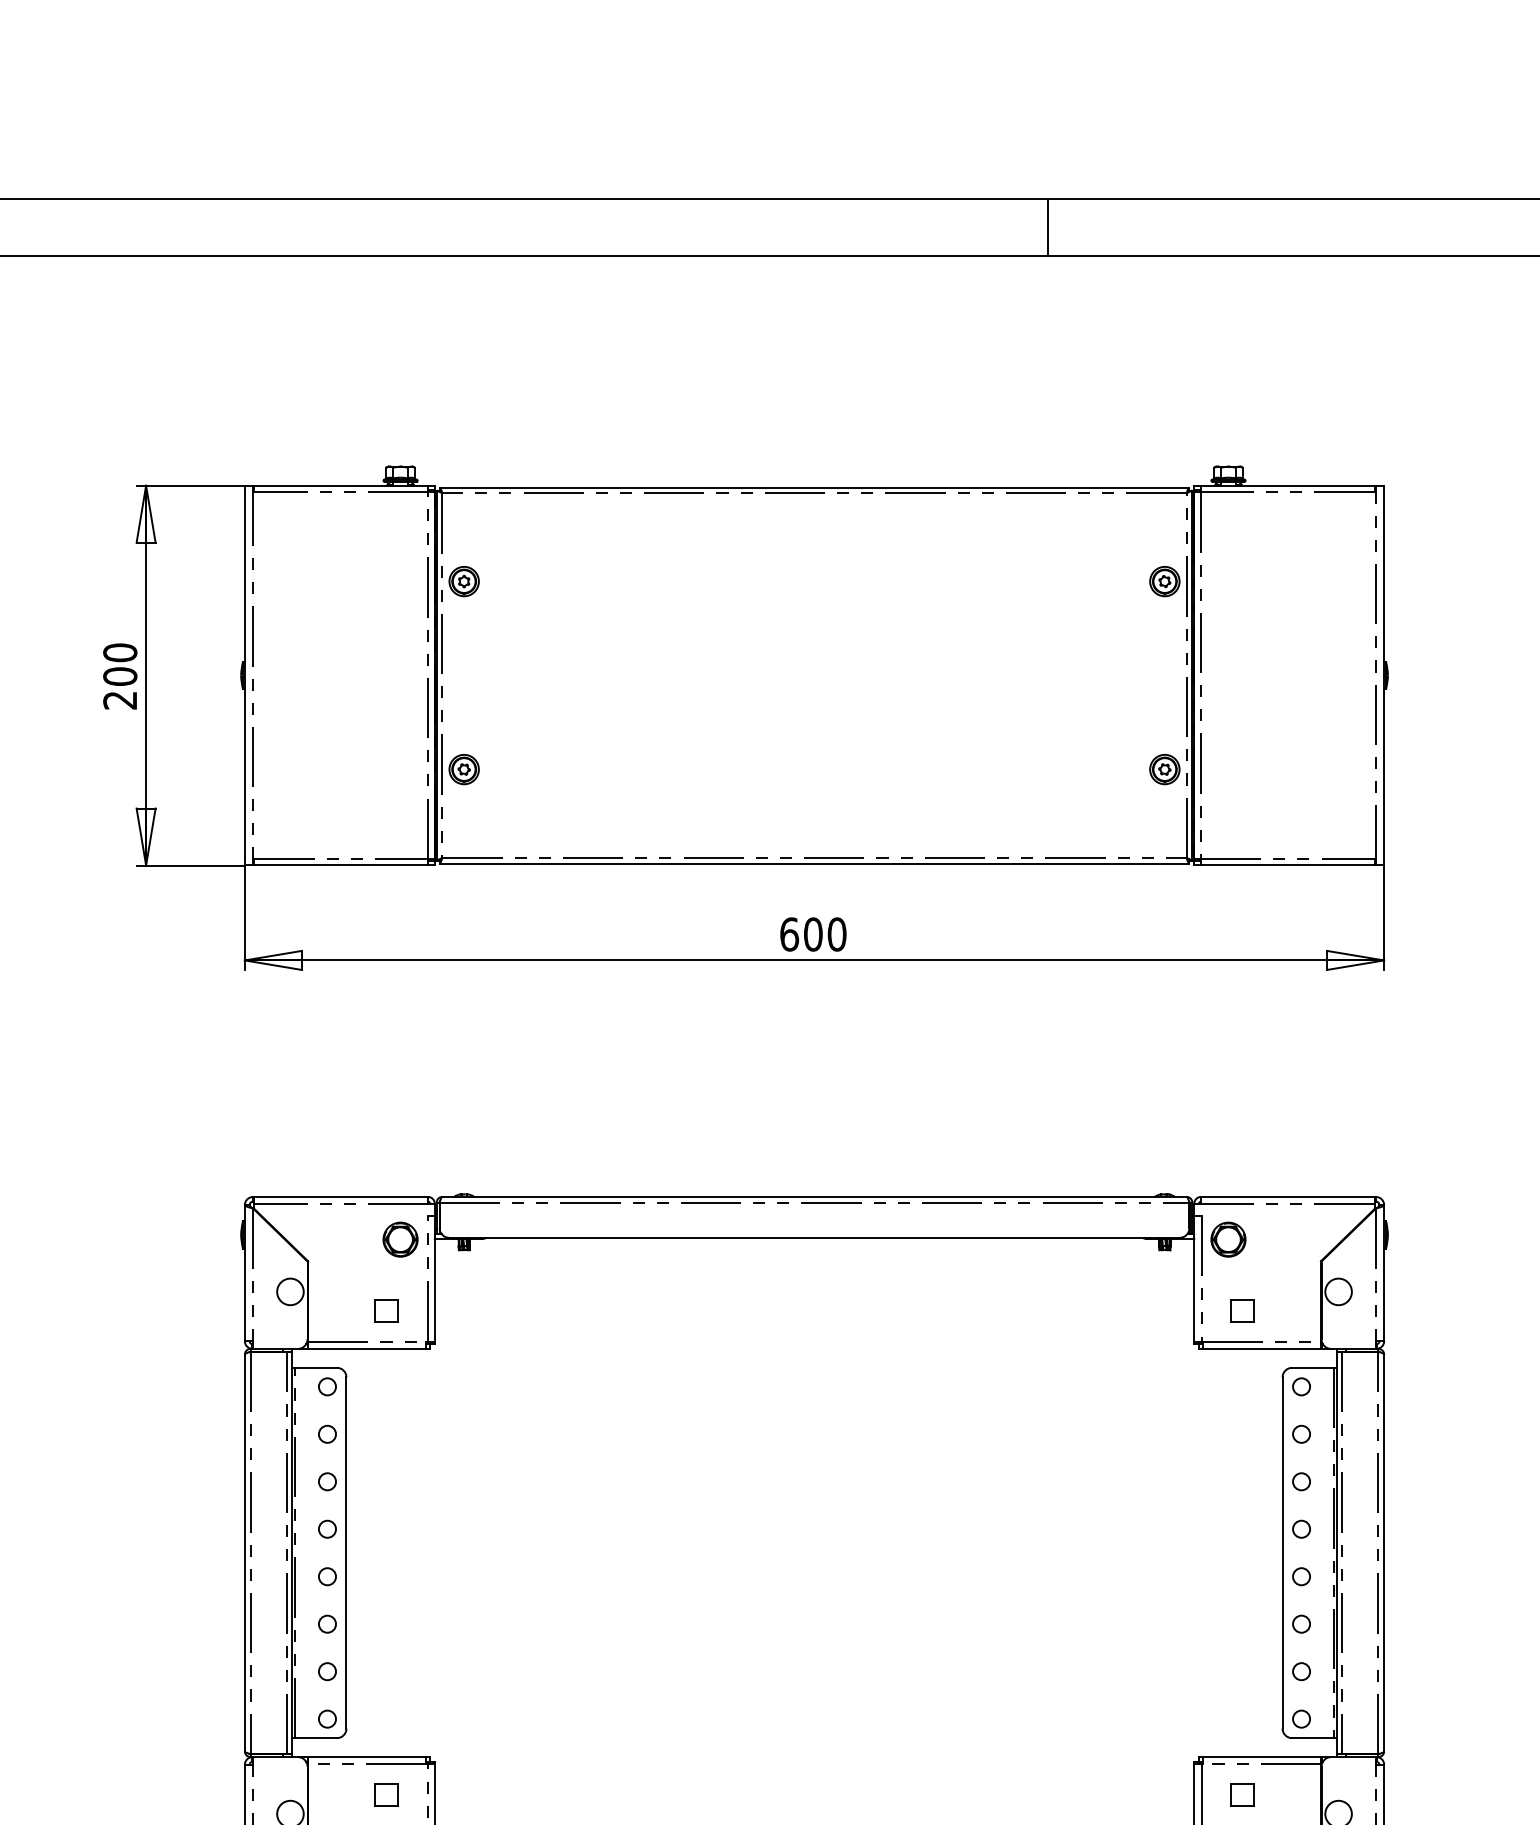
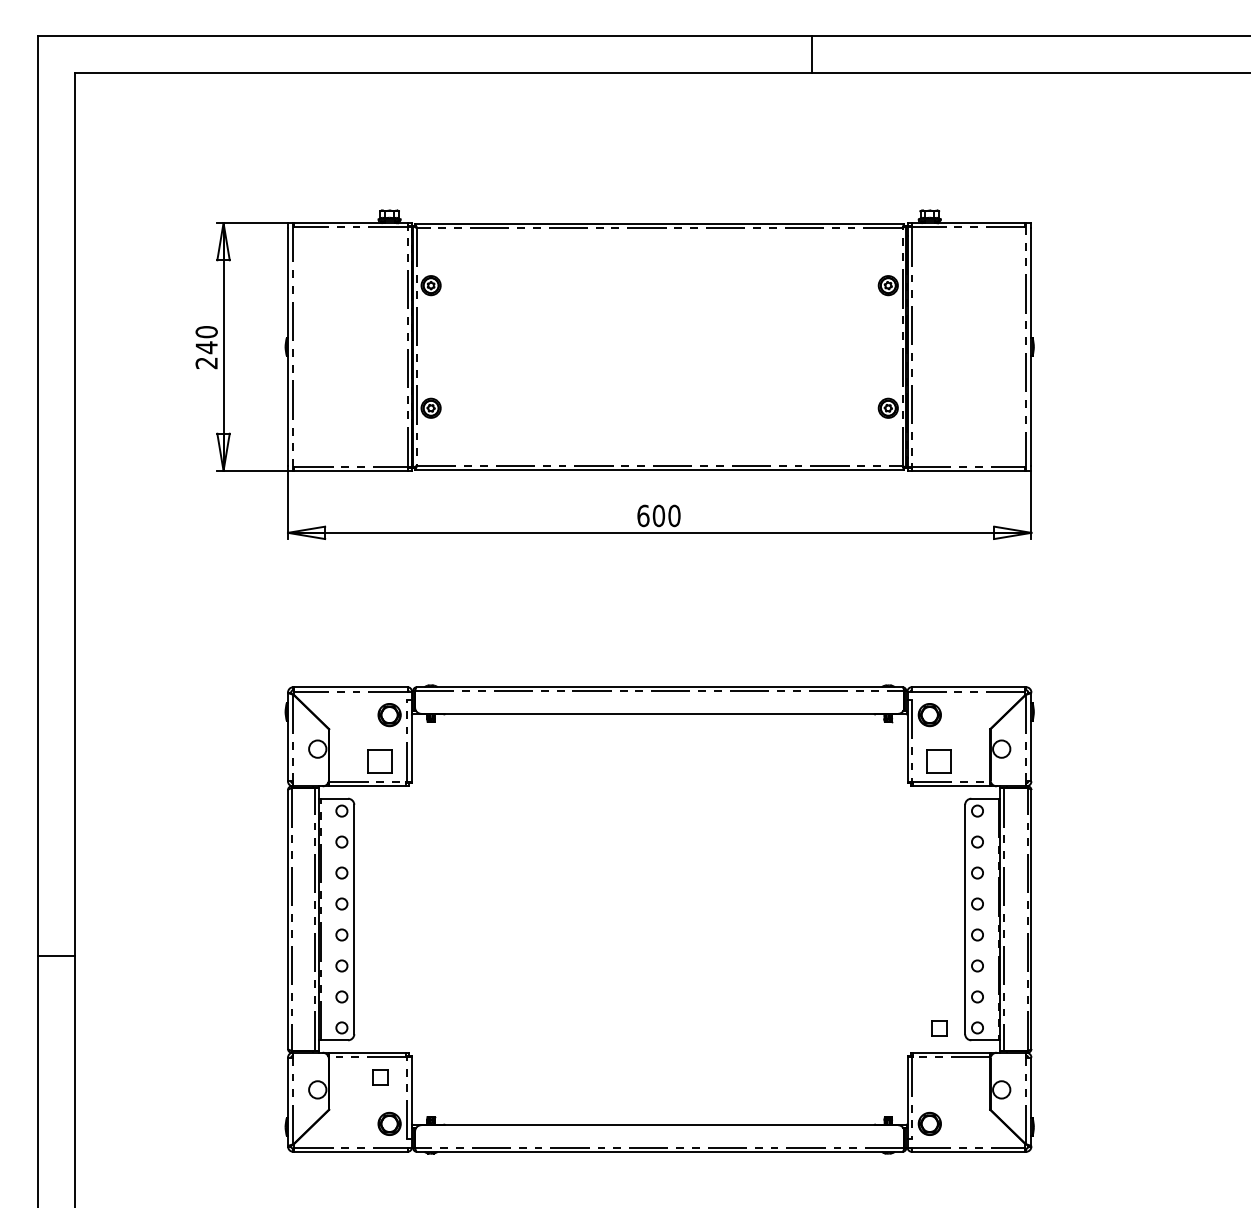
text: (119, 676) -> (206, 347), 200 -> 240
part: (386, 1310) -> (380, 761), size x1.6
part: (1243, 1310) -> (939, 761), size x1.6
part: (1243, 1795) -> (939, 1028), moved

